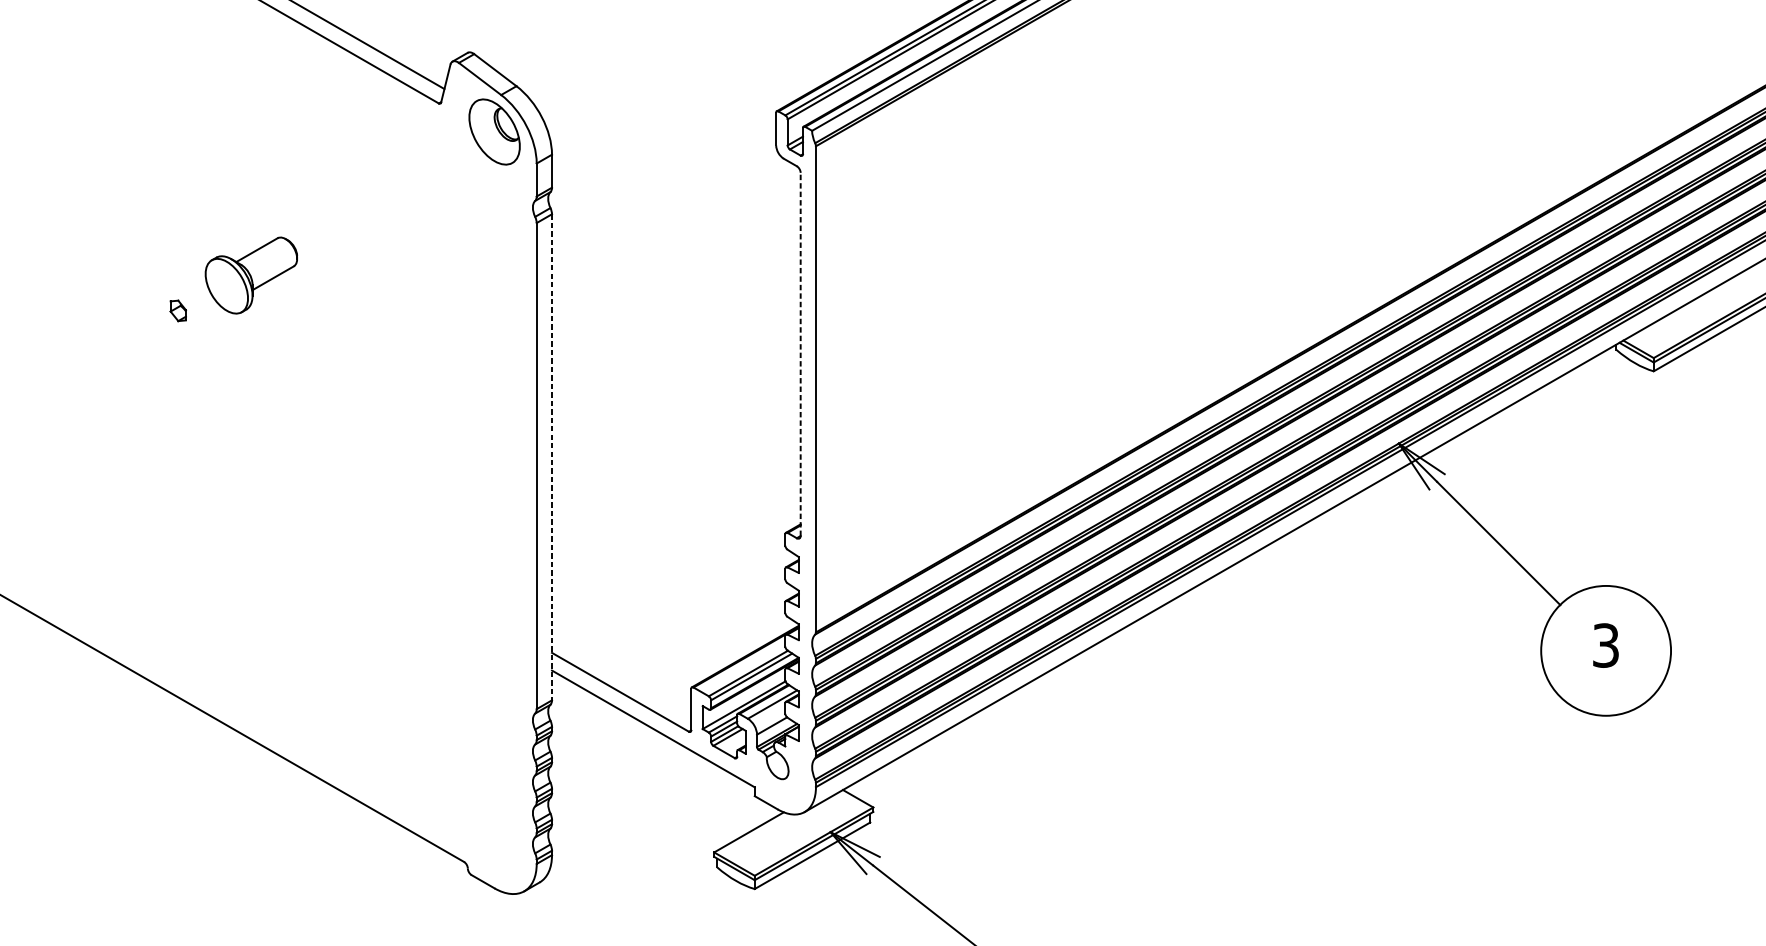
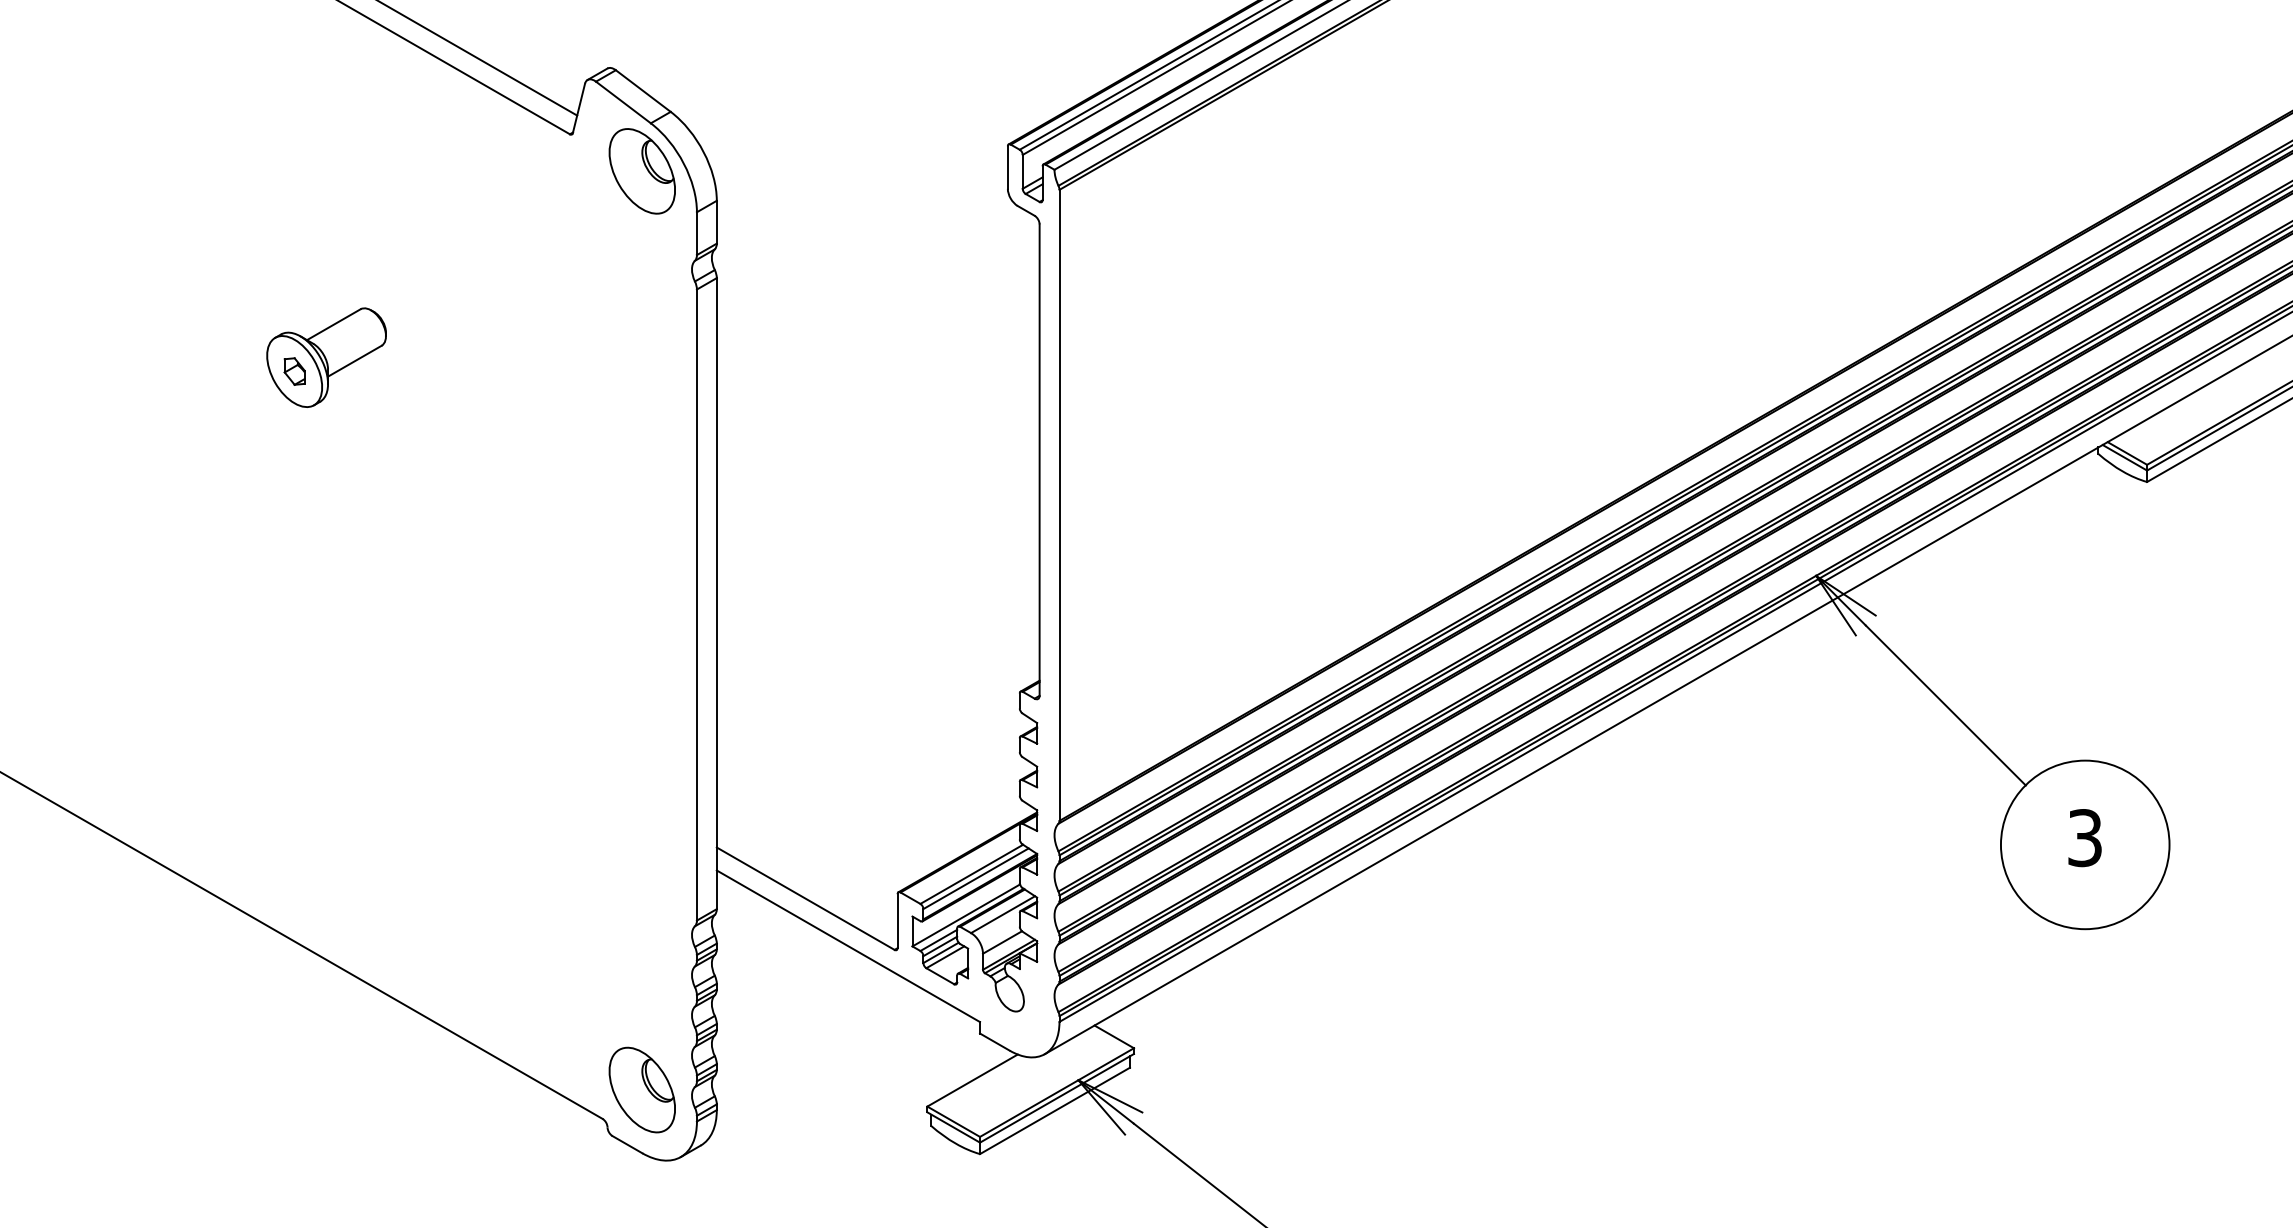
part: (178, 310) -> (294, 371), moved
line: (800, 354) -> (1039, 460), dashed -> solid
line: (551, 457) -> (716, 593), dashed -> solid
part: (493, 839) -> (641, 1089), added

